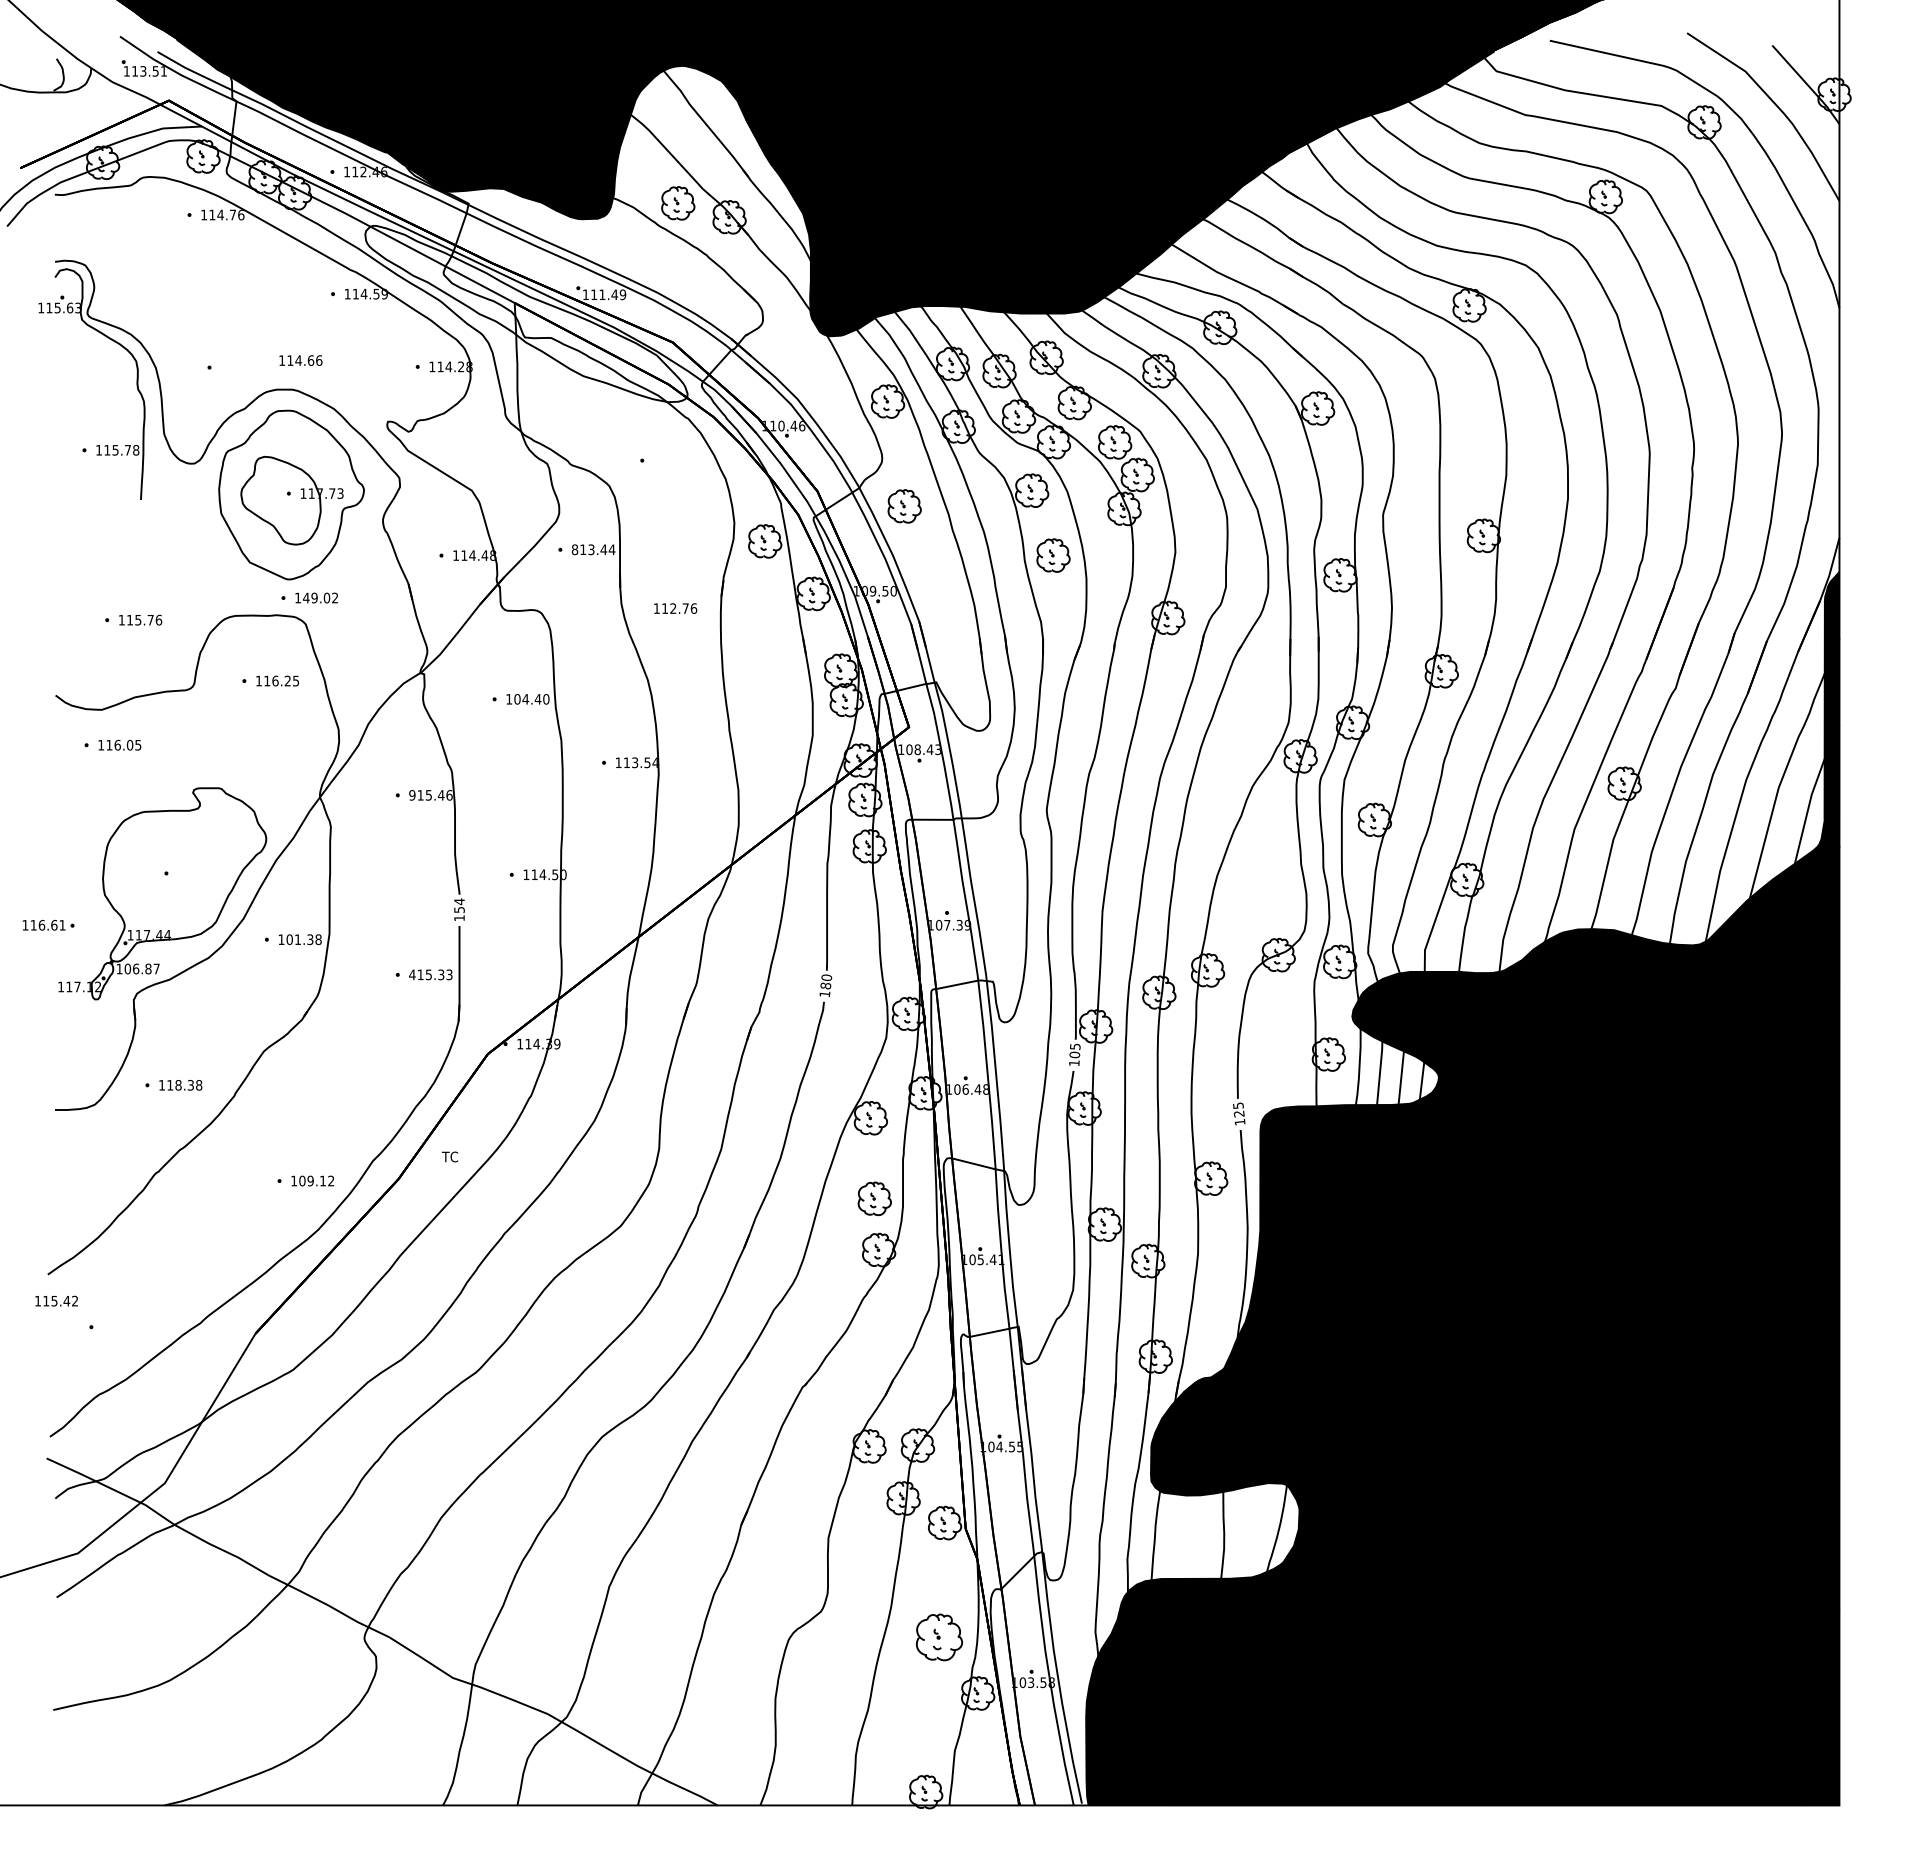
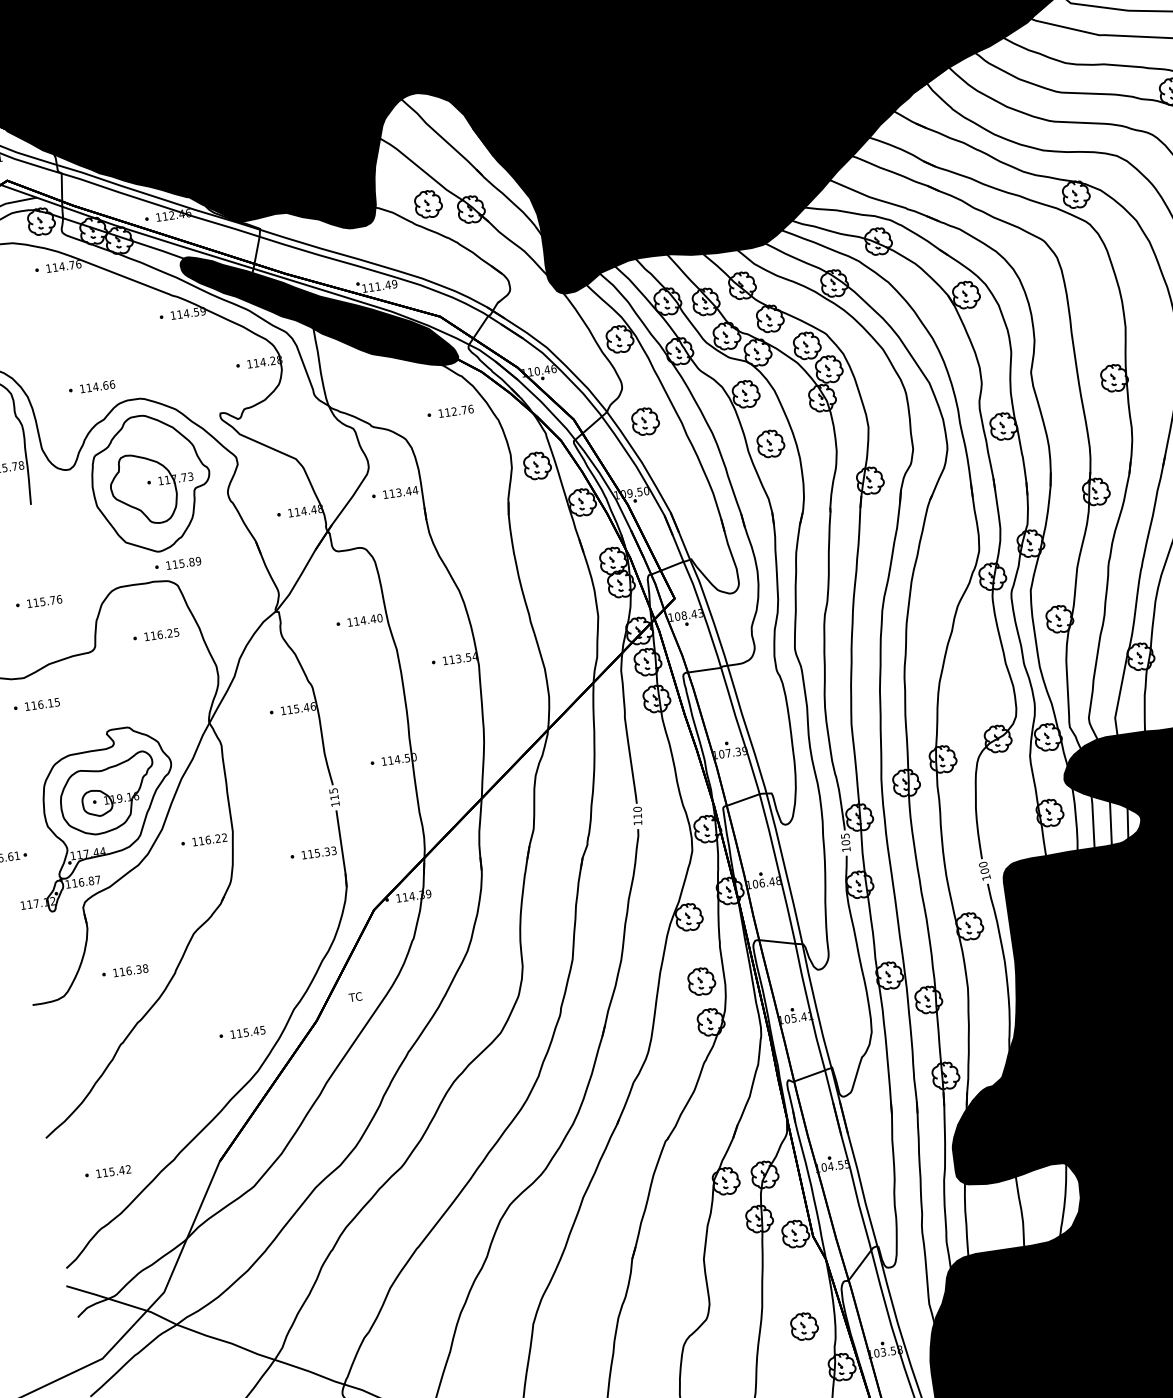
fill: (526, 313) -> (319, 310), added
text: (300, 360) -> (97, 386), moved
text: (574, 549) -> (385, 494), 813.44 -> 113.44
text: (320, 597) -> (186, 562), 149.02 -> 115.89
text: (675, 608) -> (456, 411), moved
text: (517, 699) -> (356, 621), 104.40 -> 114.40
text: (129, 744) -> (50, 702), 116.05 -> 116.15
text: (412, 795) -> (283, 710), 915.46 -> 115.46
part: (183, 866) -> (107, 794), added
text: (459, 905) -> (334, 793), 154 -> 115
text: (303, 939) -> (212, 839), 101.38 -> 116.22
text: (127, 968) -> (74, 882), 106.87 -> 116.87
text: (412, 974) -> (304, 854), 415.33 -> 115.33
text: (825, 985) -> (637, 815), 180 -> 110
text: (178, 1085) -> (129, 971), 118.38 -> 116.38
text: (1238, 1109) -> (983, 867), 125 -> 100
text: (316, 1180) -> (250, 1031), 109.12 -> 115.45
text: (56, 1300) -> (113, 1171), moved
part: (939, 1637) -> (804, 1326), size x0.71

